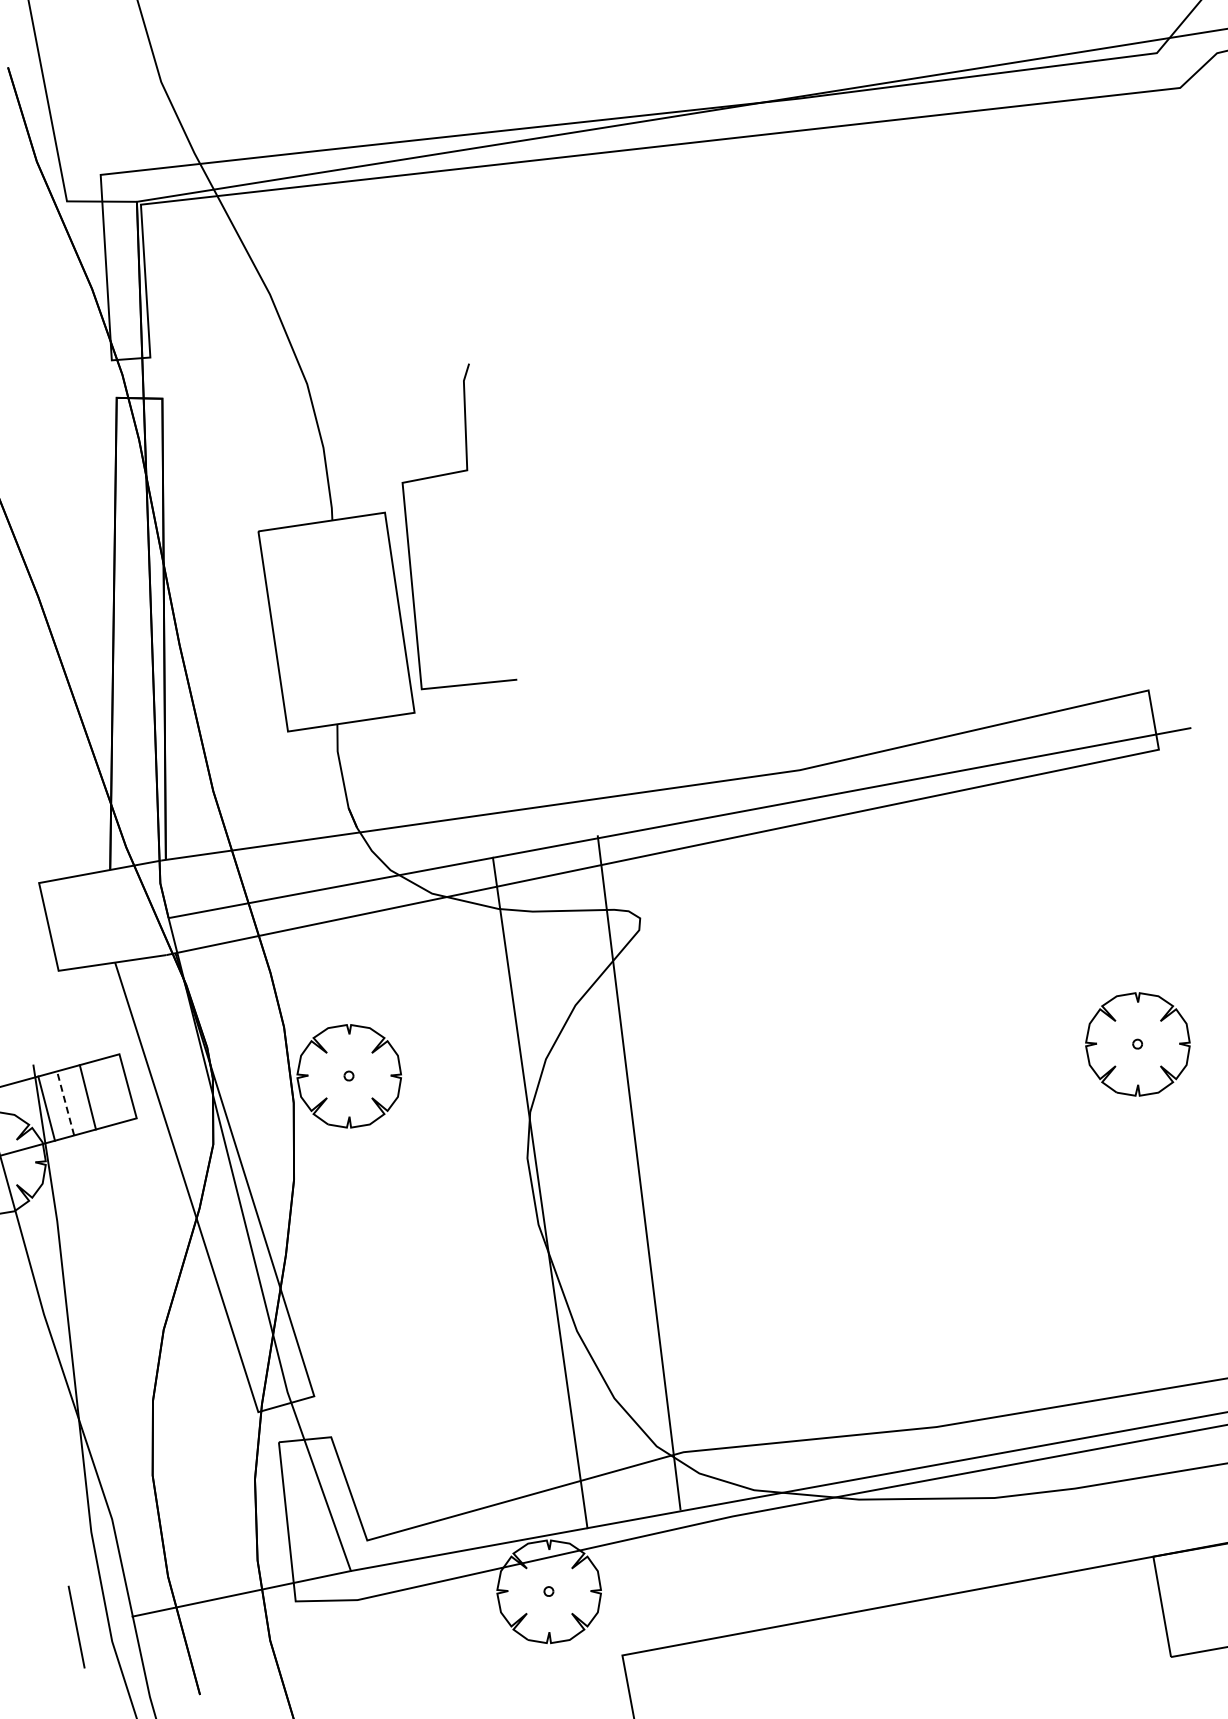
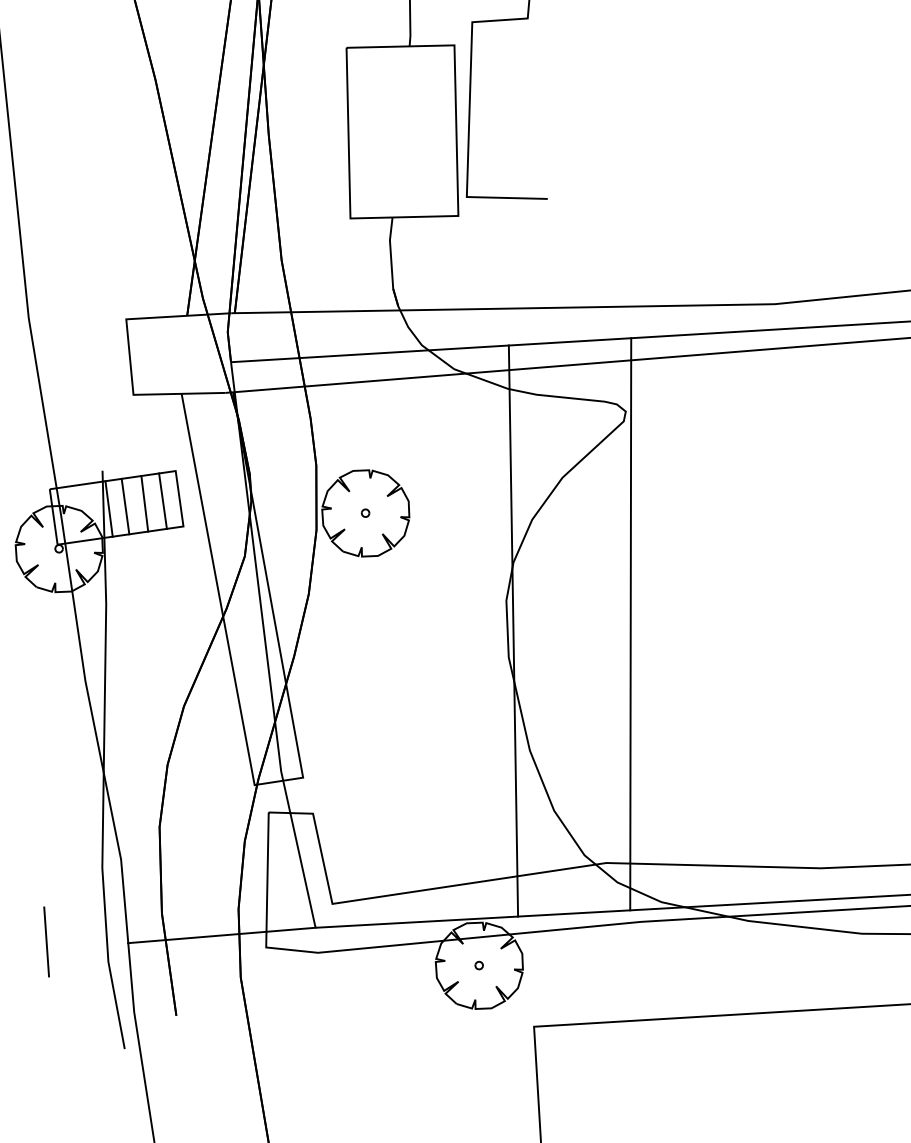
line: (108, 1091) -> (162, 501), added
line: (65, 1102) -> (125, 505), dashed -> solid
line: (638, 1172) -> (630, 623), moved
line: (76, 1626) -> (46, 941), moved

